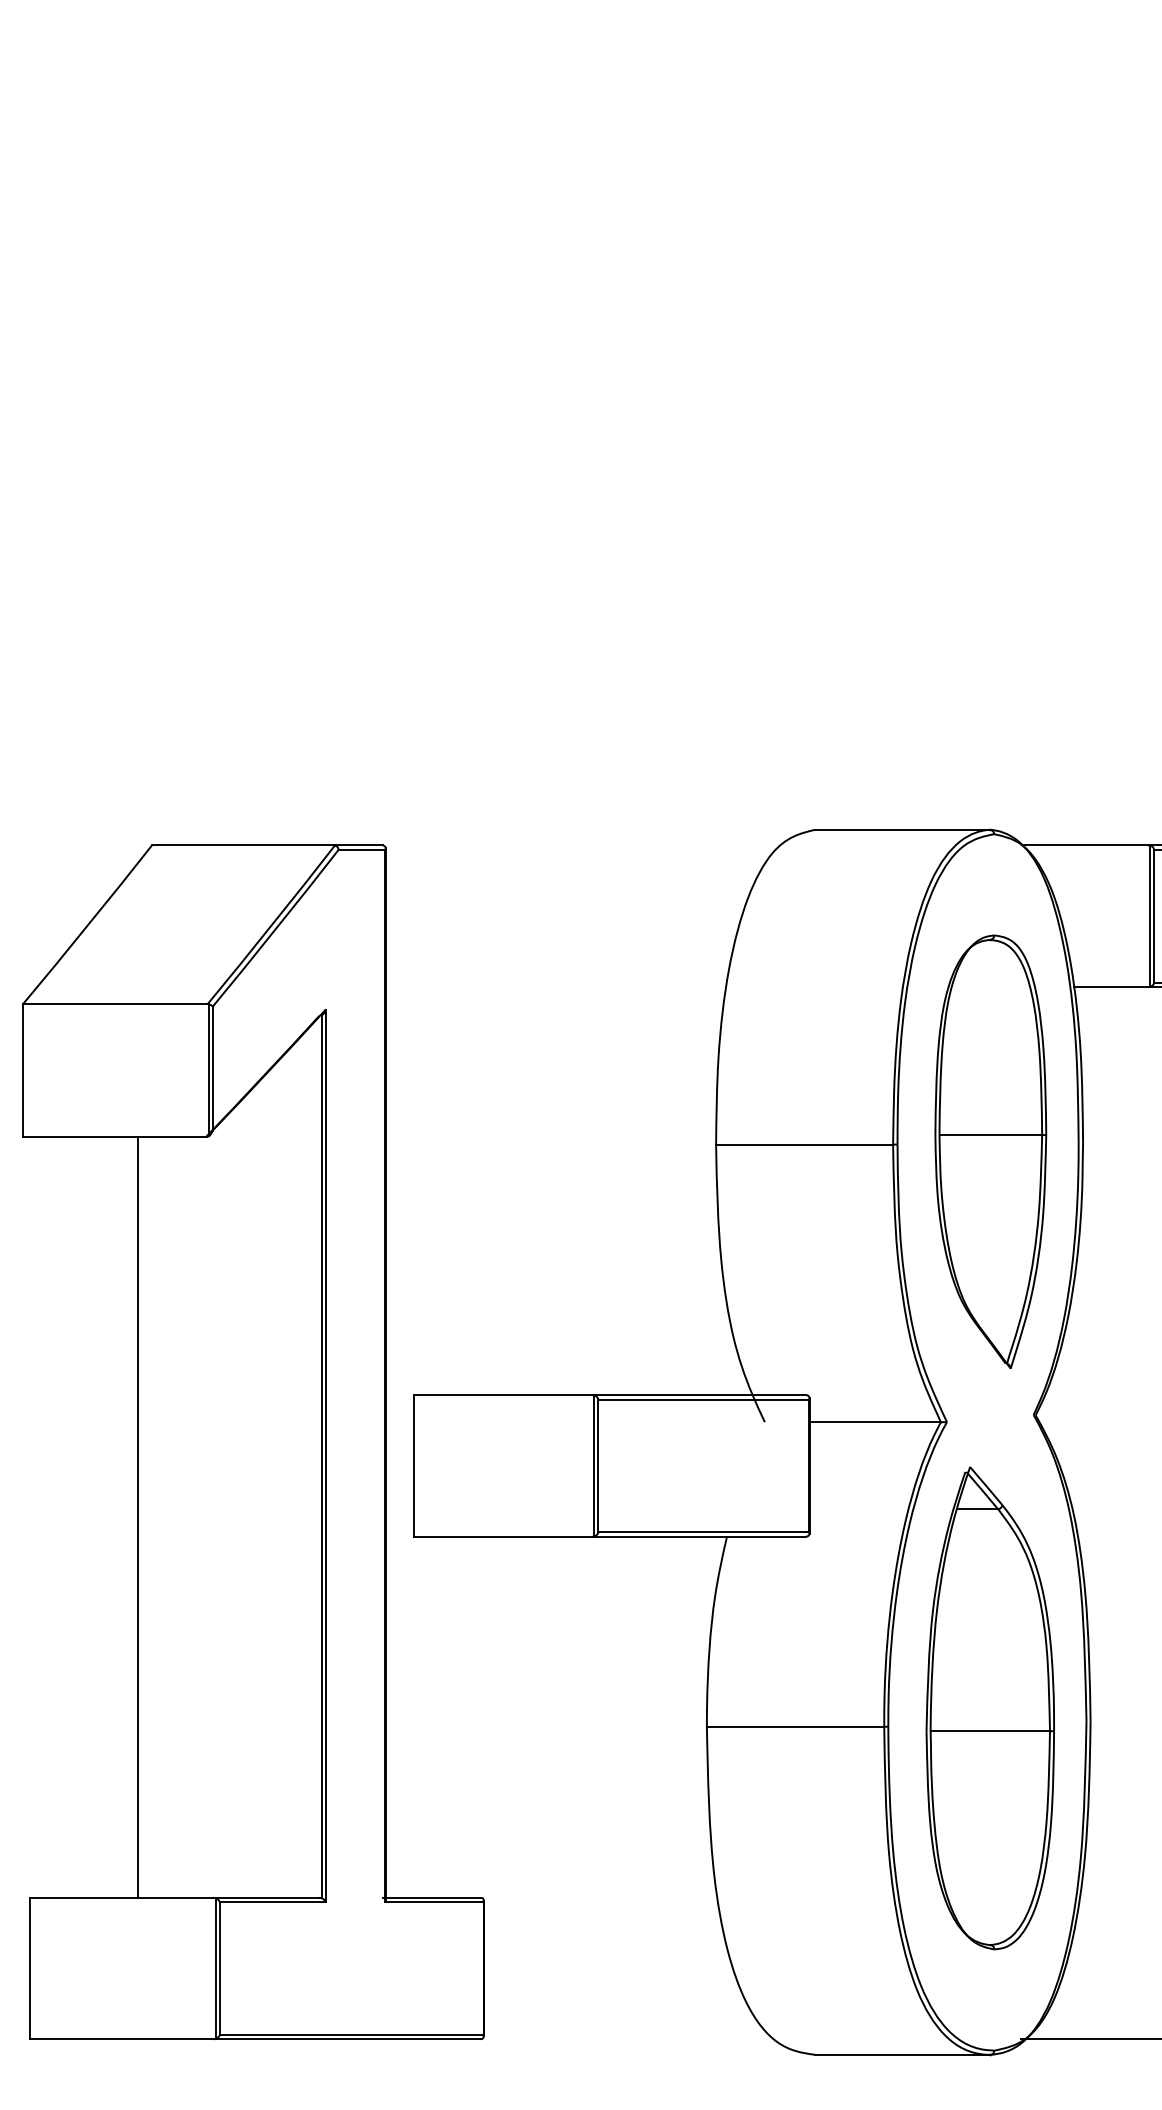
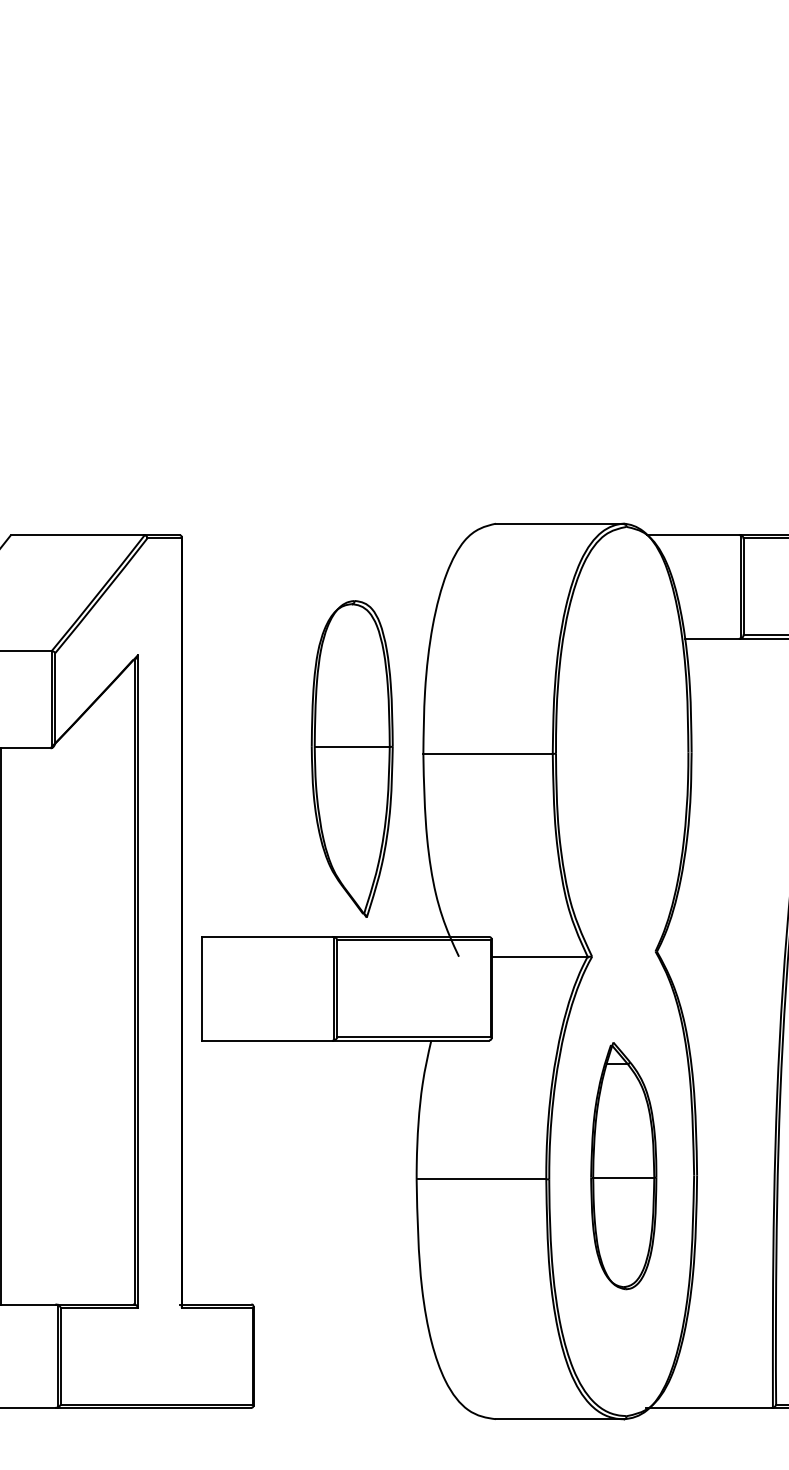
part: (990, 1151) -> (352, 758), moved
part: (989, 1708) -> (623, 1166), size x0.7

